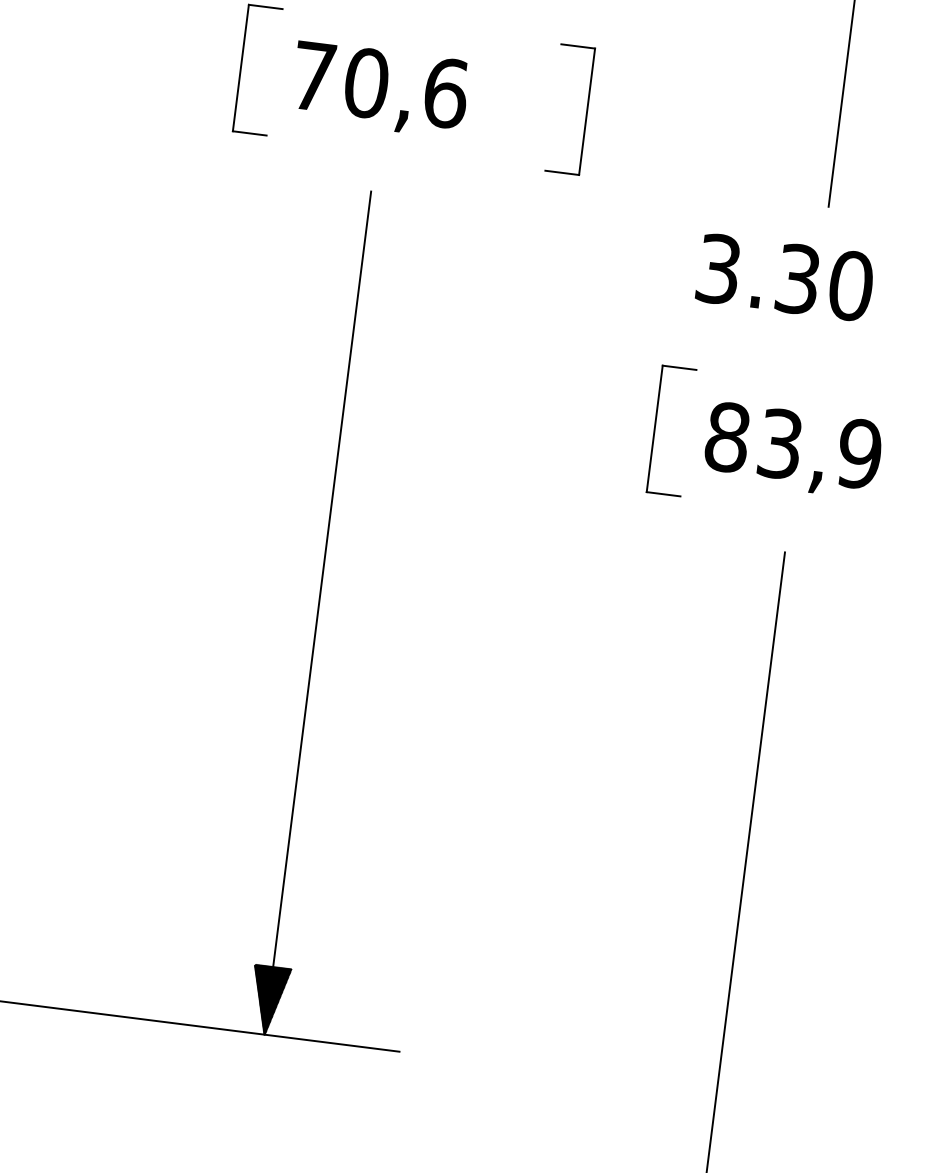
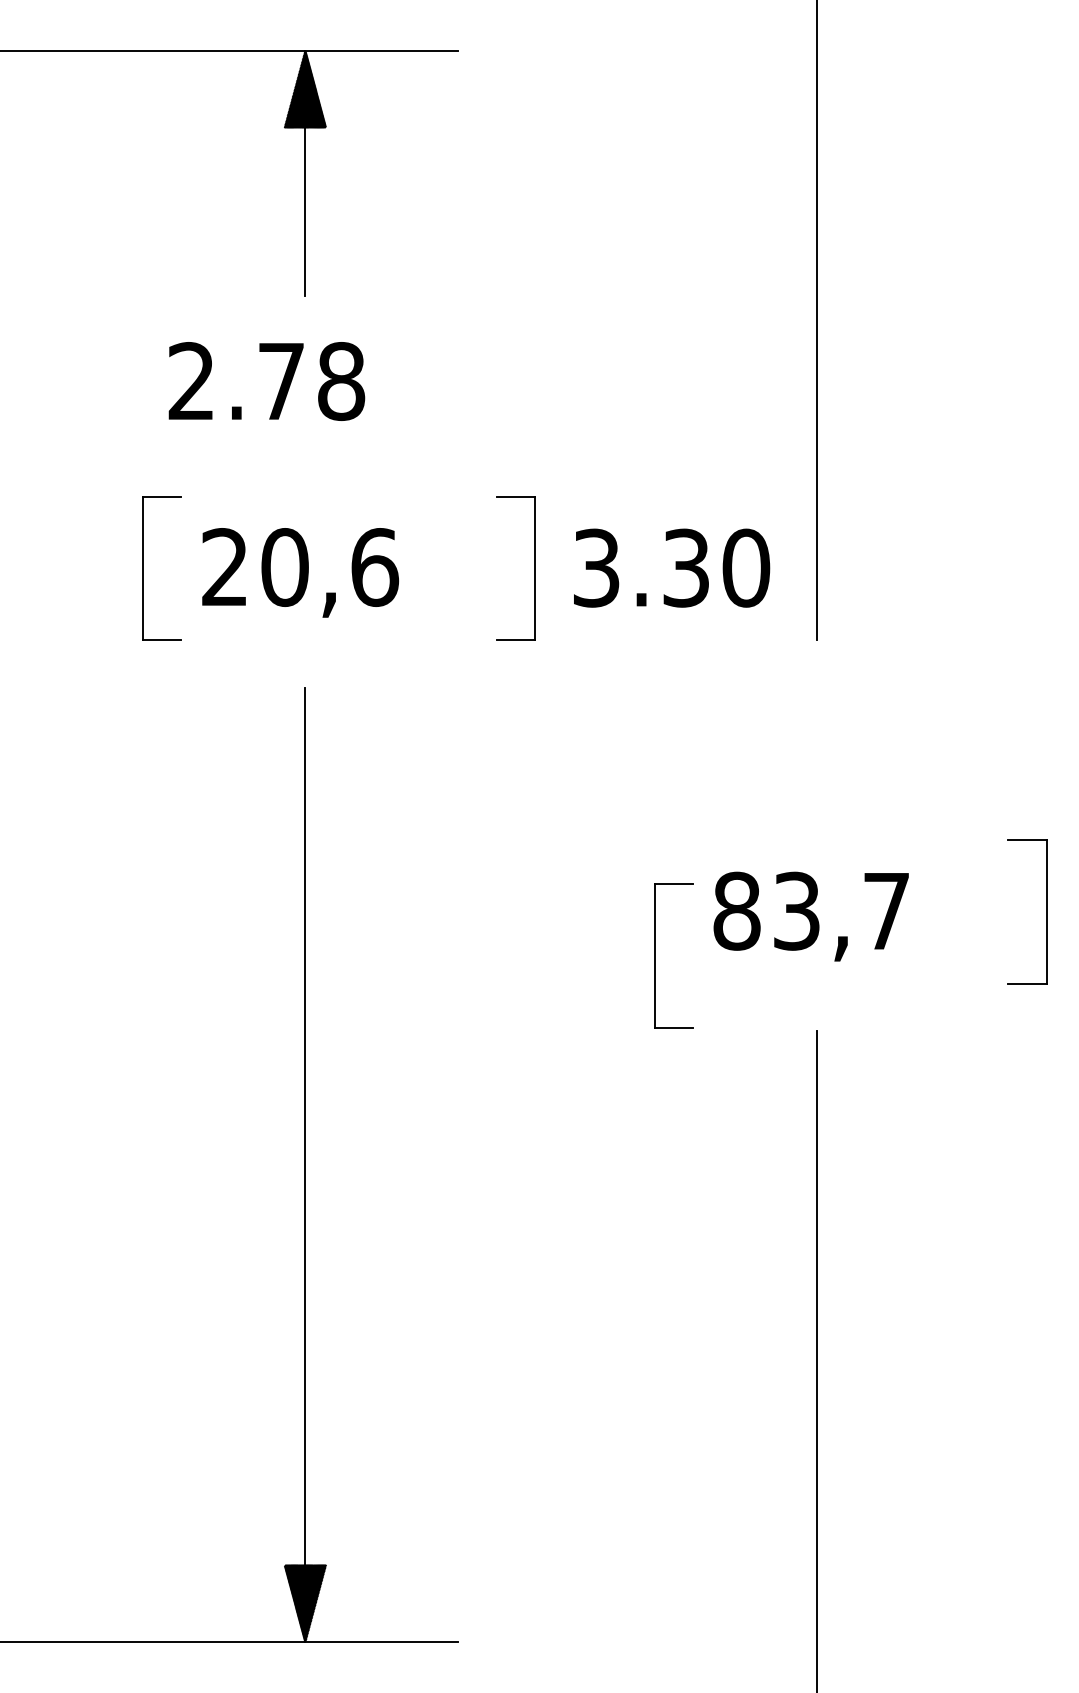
text: (313, 75) -> (224, 566), 70,6 -> 20,6
text: (785, 277) -> (672, 567), moved
part: (655, 428) -> (655, 955), moved
text: (859, 453) -> (886, 910), 83,9 -> 83,7

